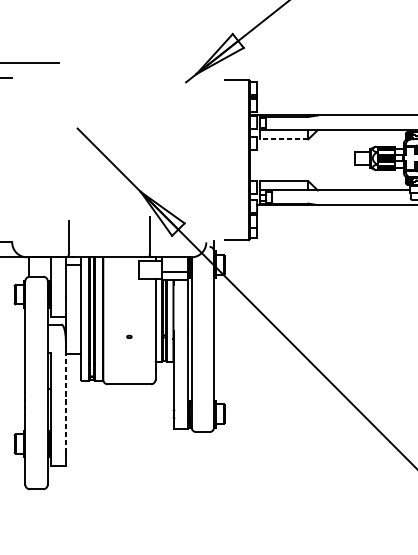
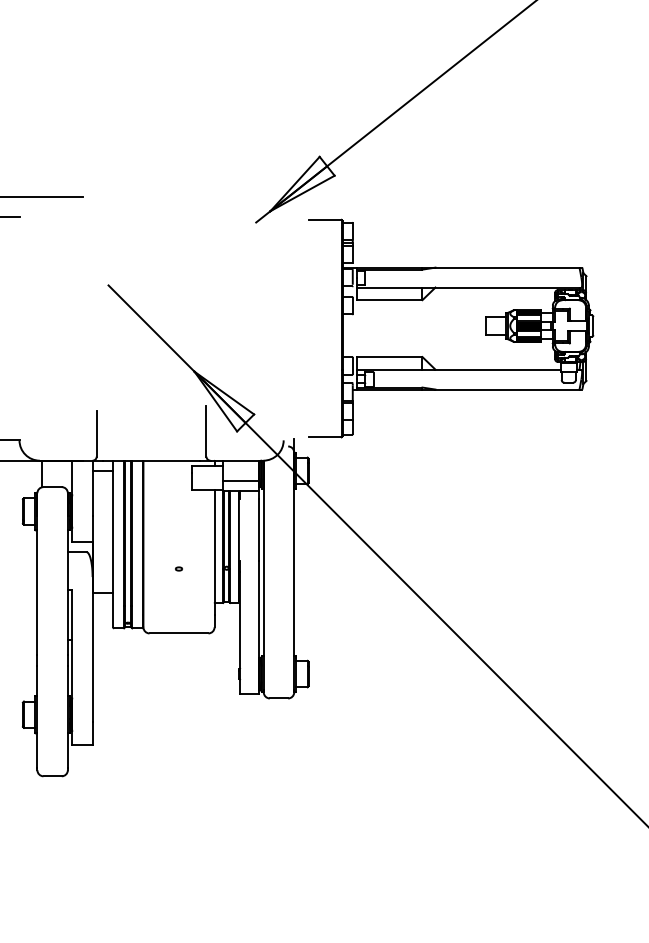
line: (284, 139) -> (389, 300), dashed -> solid
line: (65, 396) -> (92, 650), dashed -> solid

